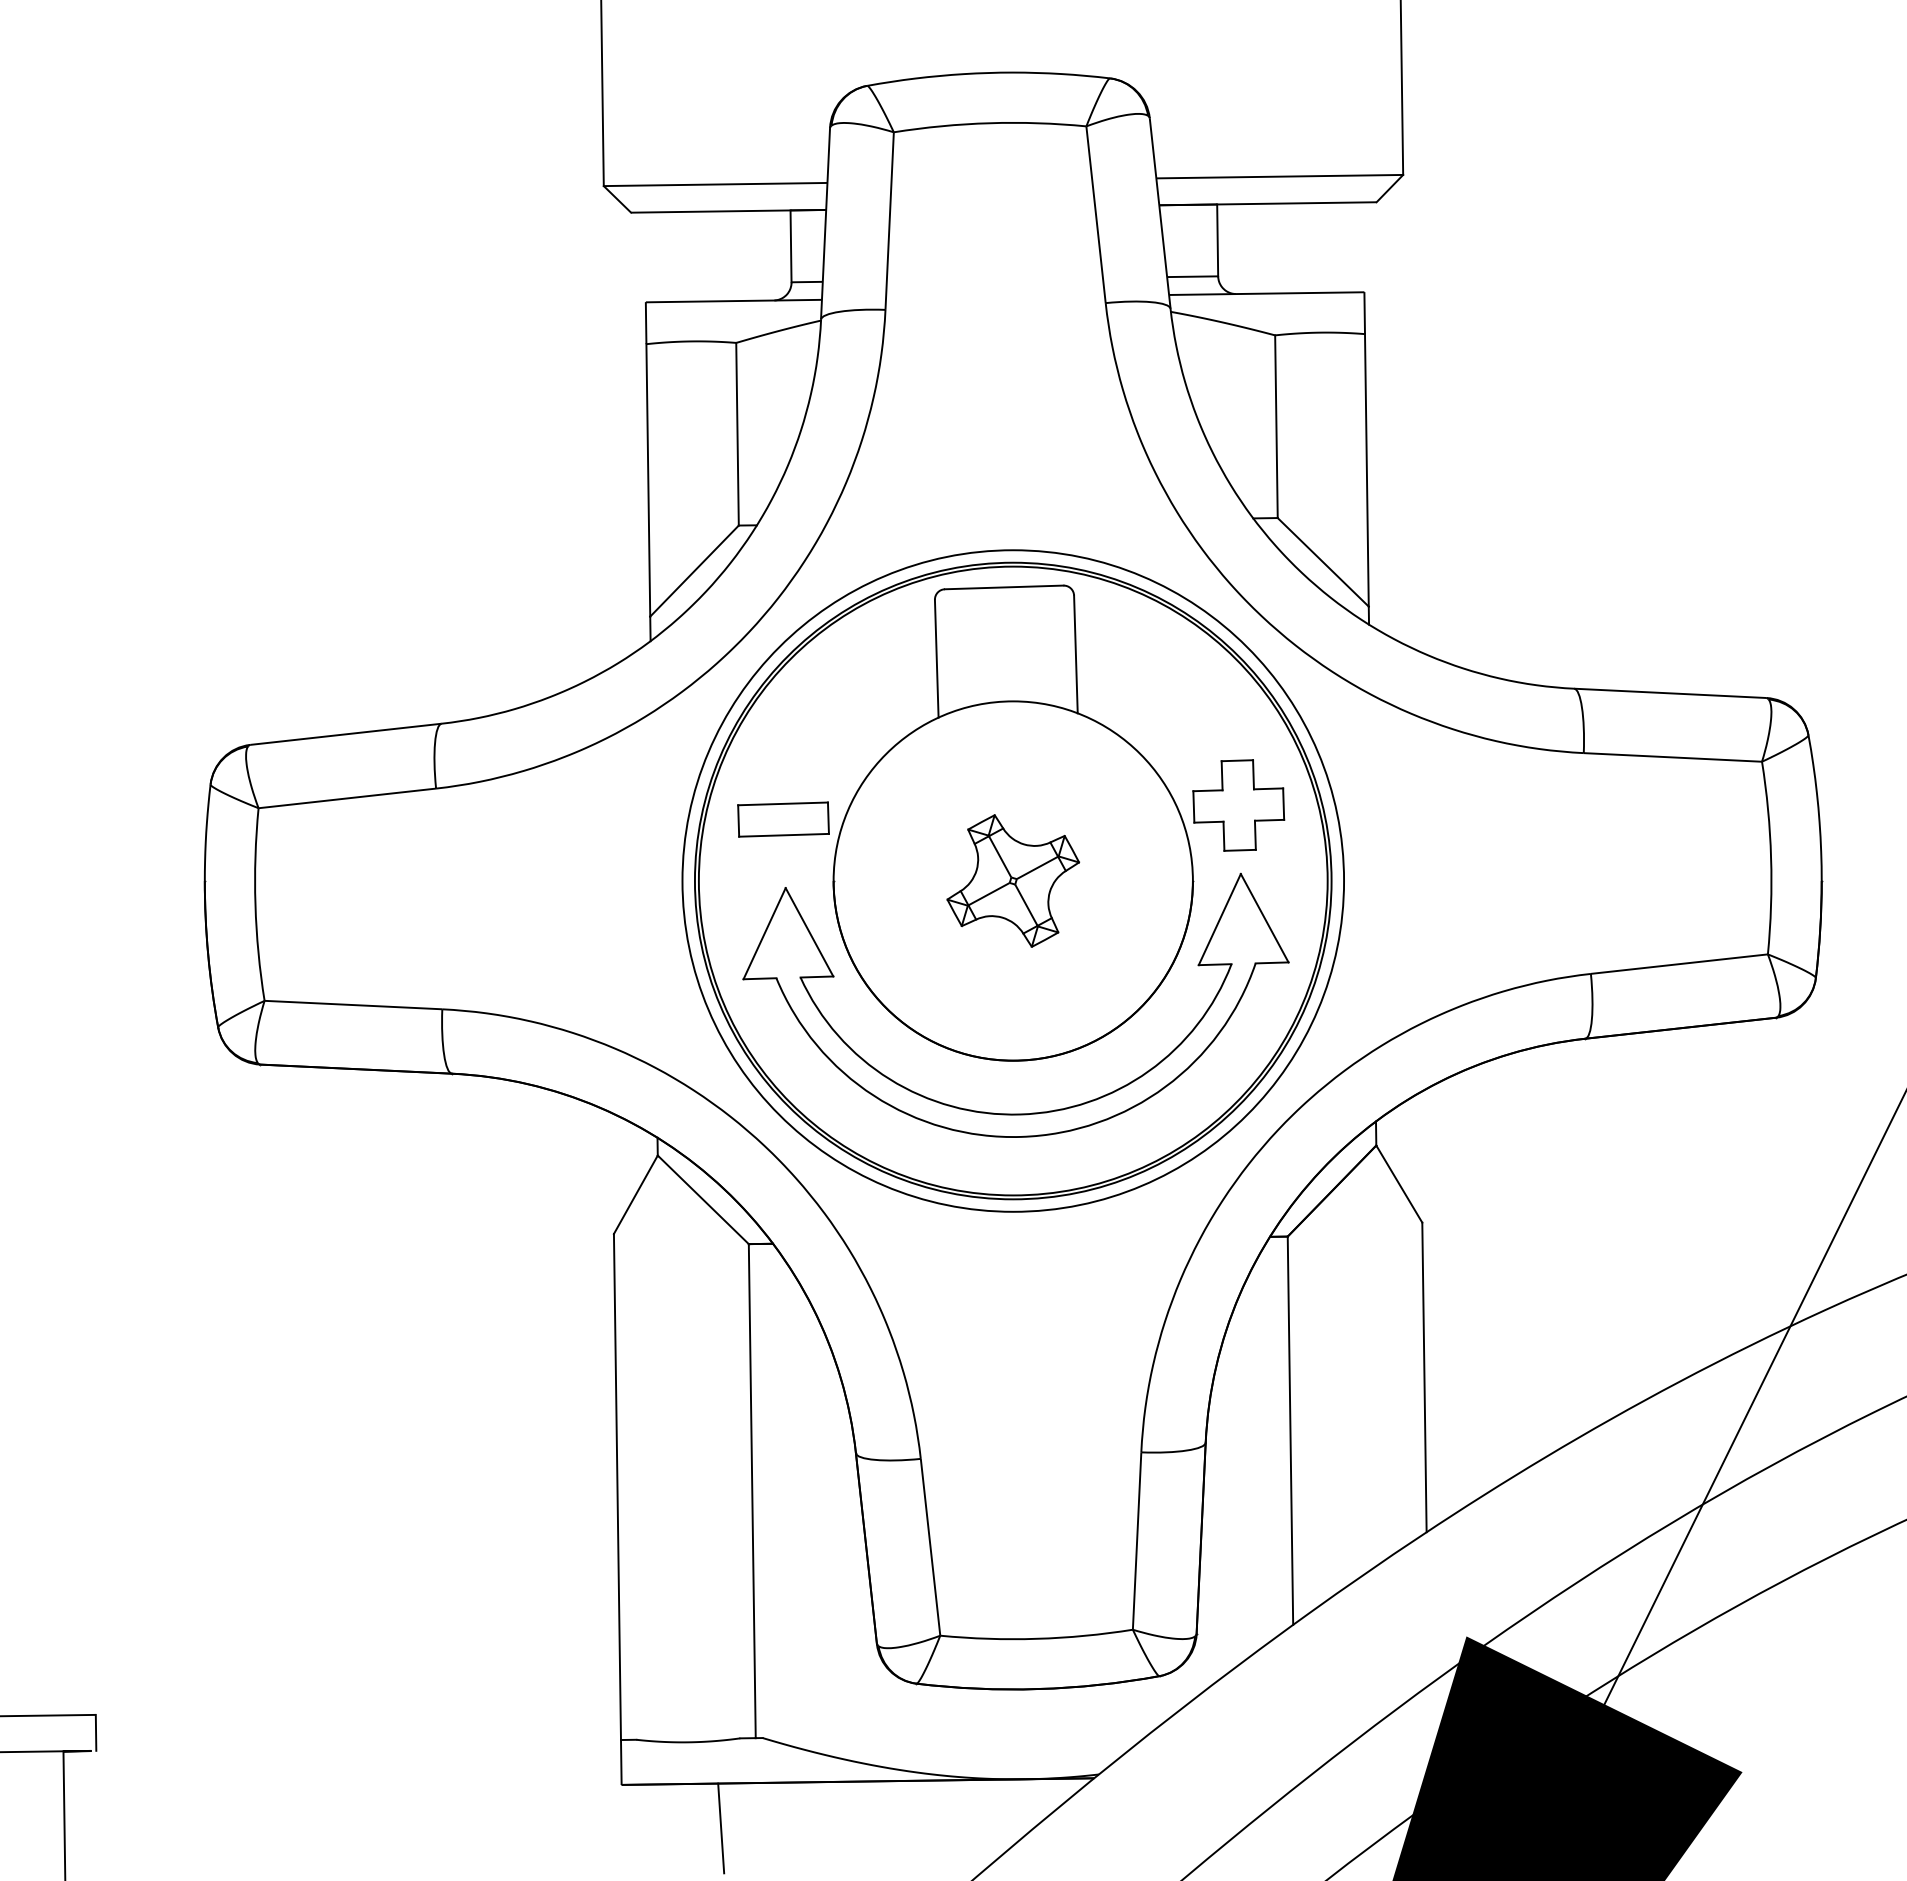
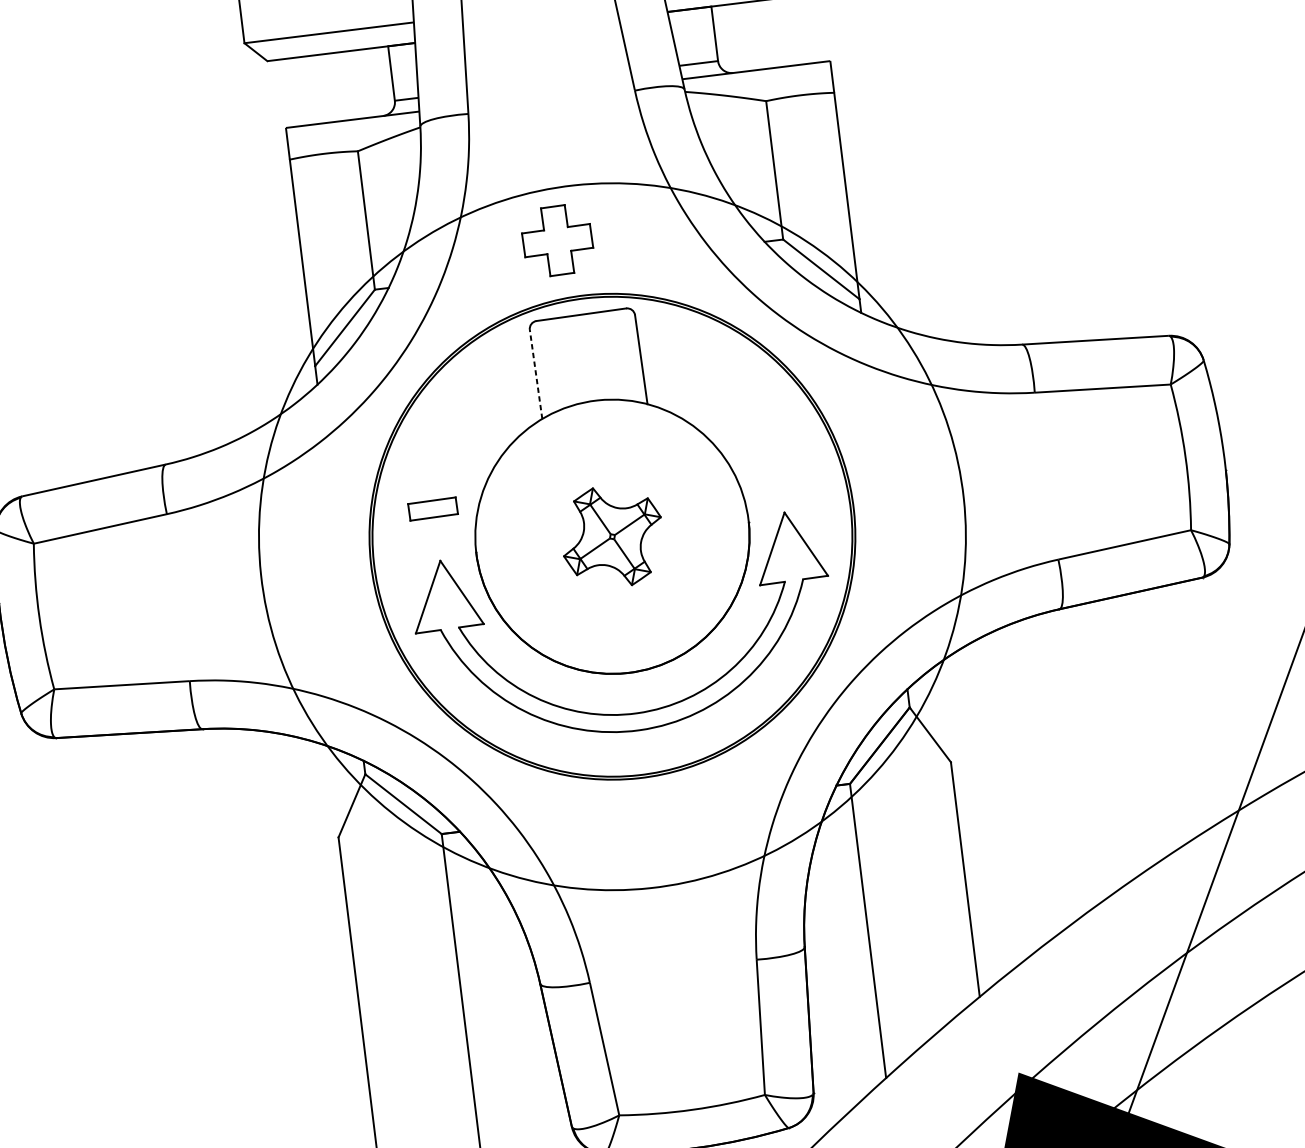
line: (936, 658) -> (535, 374), solid -> dashed
part: (1238, 805) -> (557, 240), moved
part: (783, 819) -> (433, 509), size x0.7
circle: (1013, 880) -> (612, 536), size x1.4

